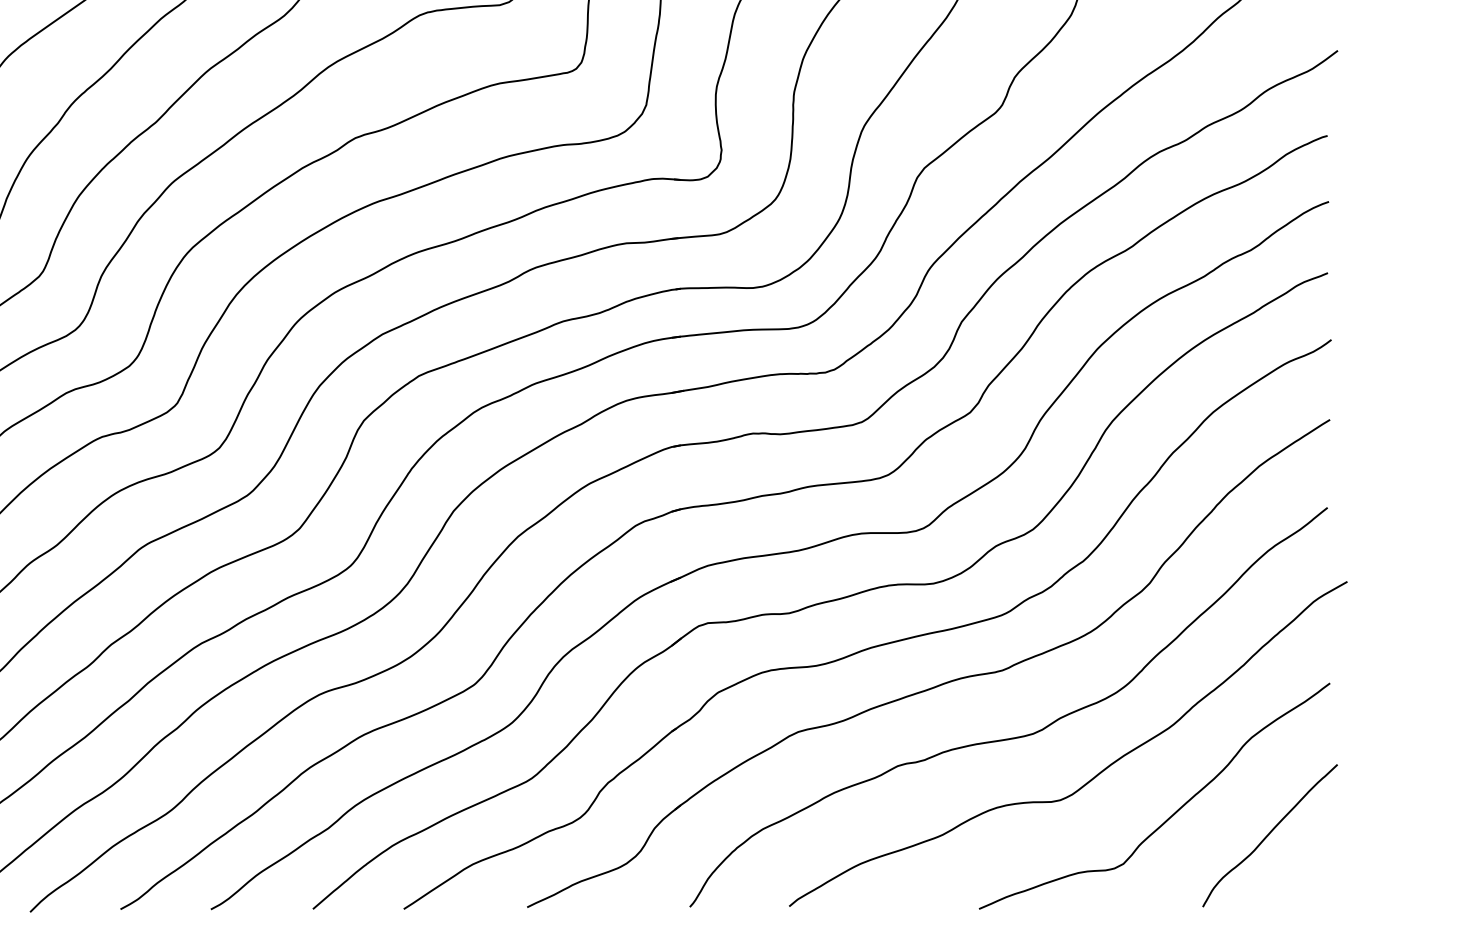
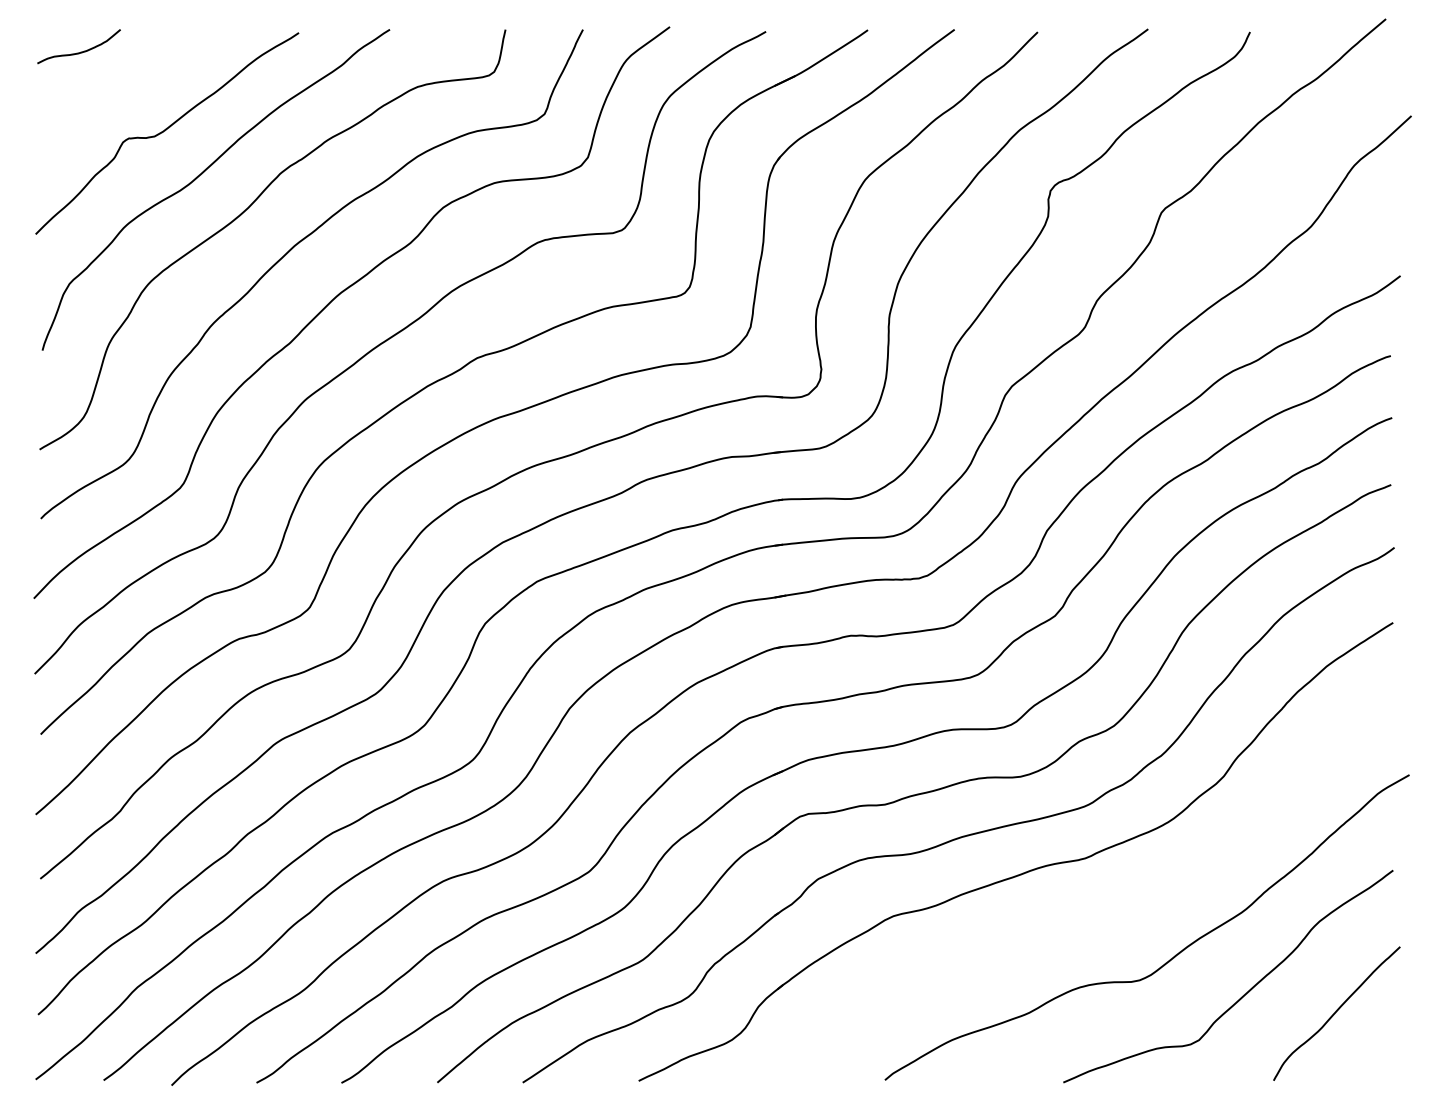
curve: (1016, 736) -> (1098, 920), removed

